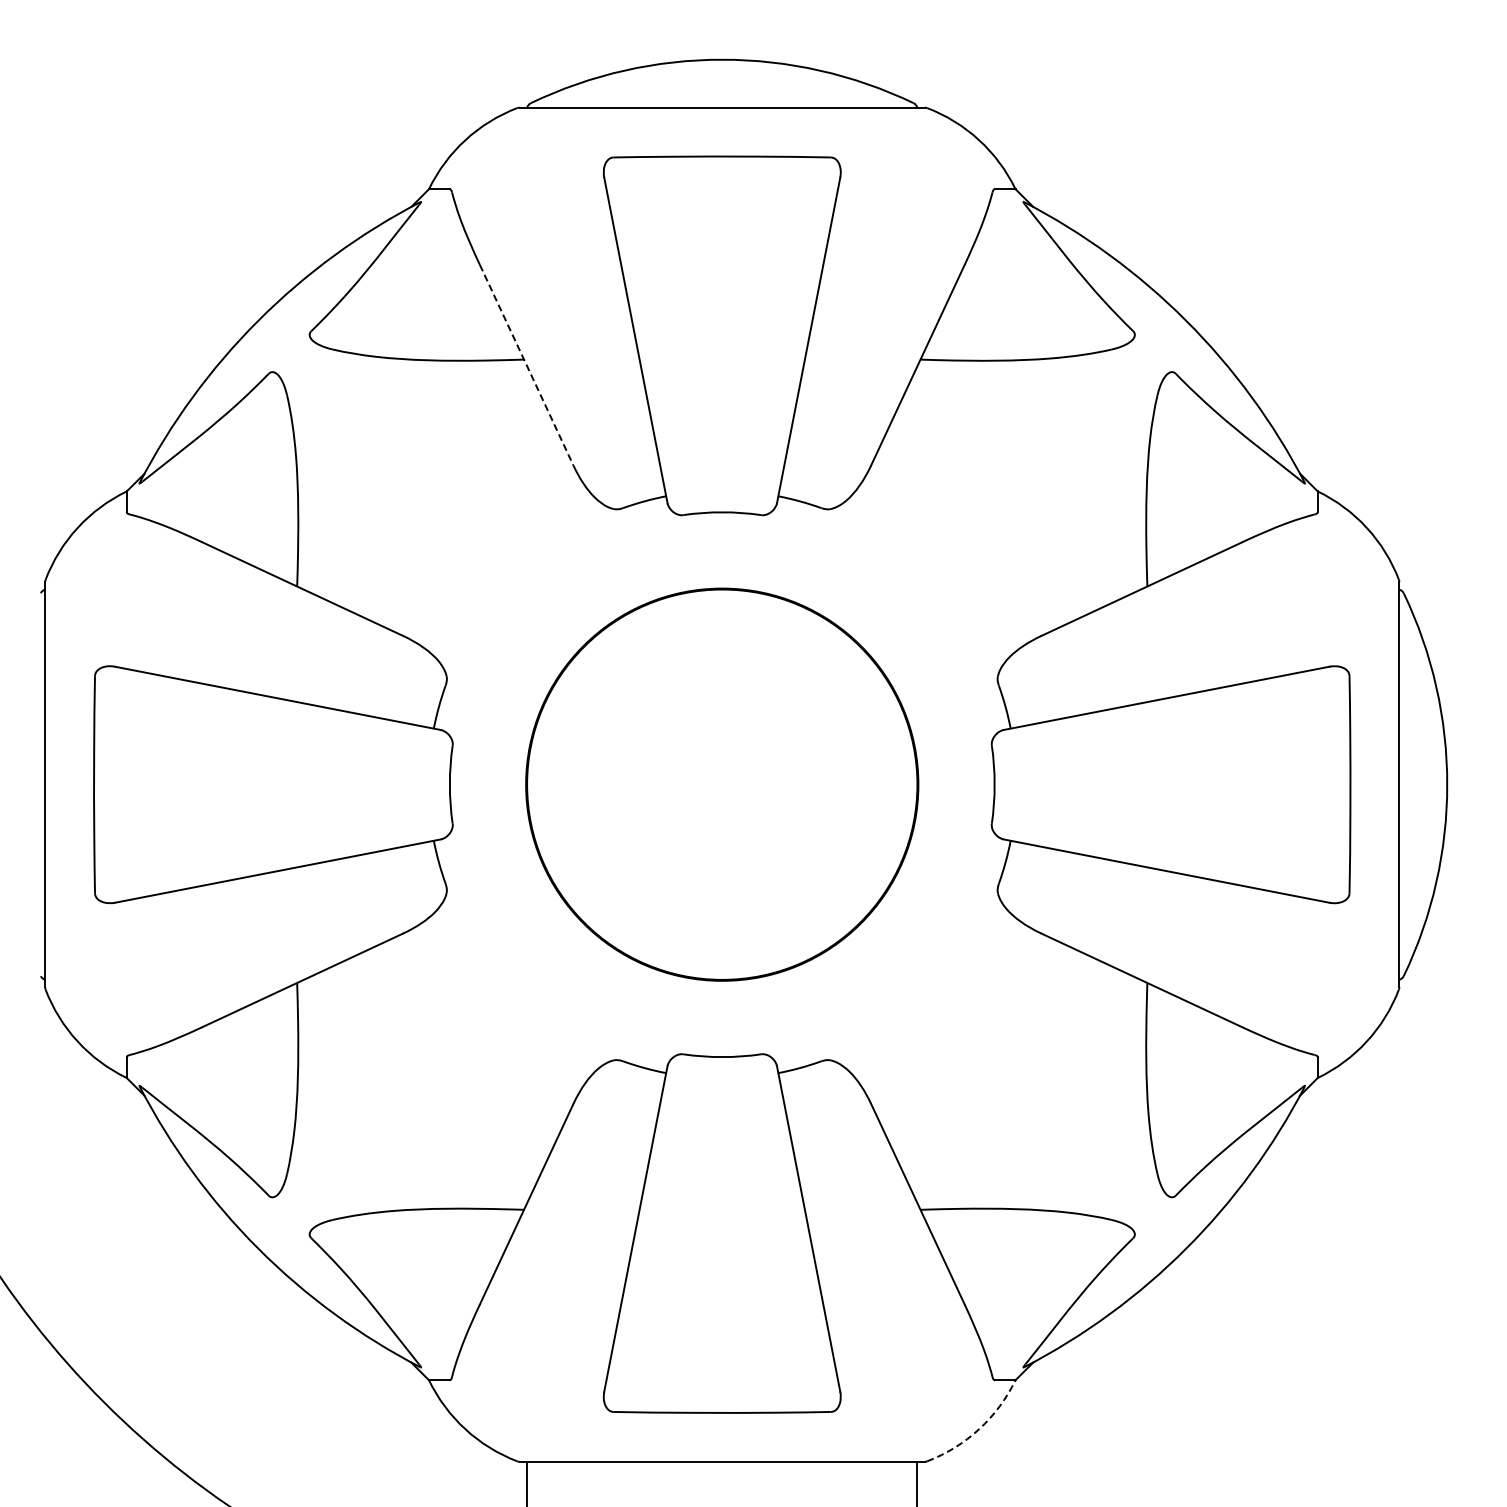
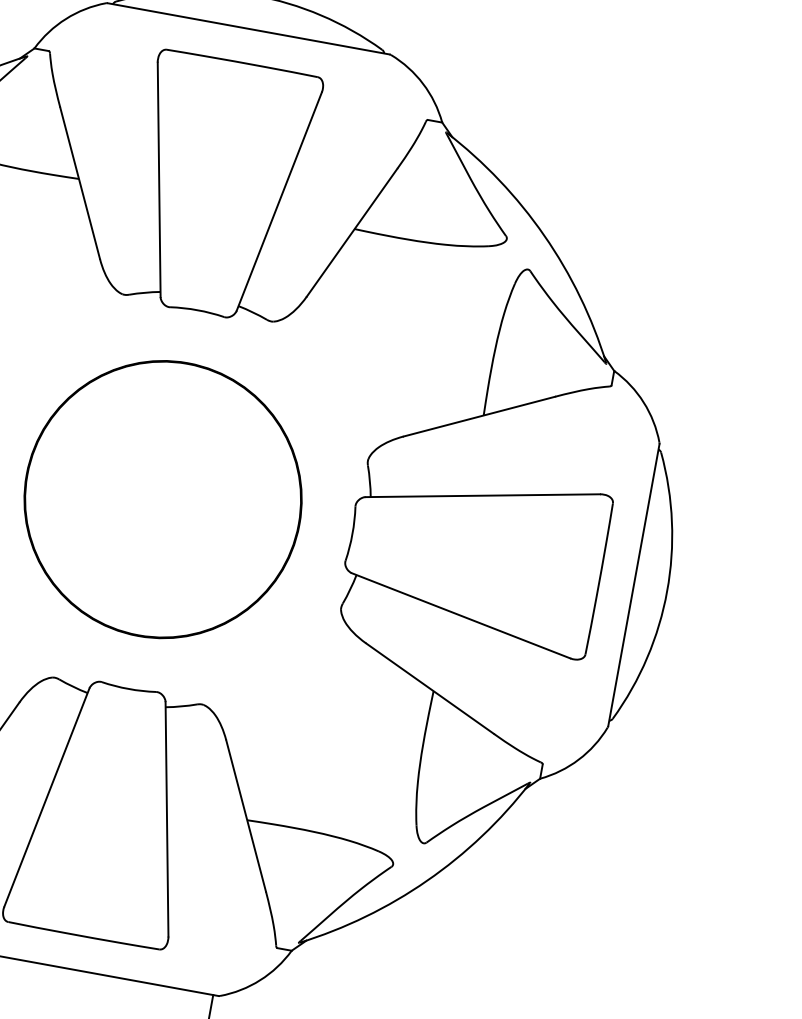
line: (526, 365) -> (79, 183), dashed -> solid
arc: (979, 1429) -> (260, 980), dashed -> solid

